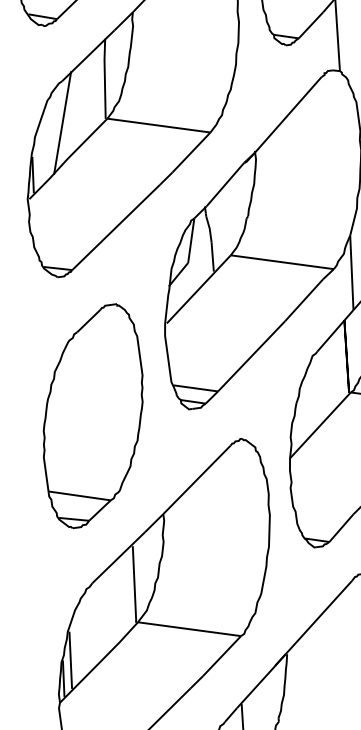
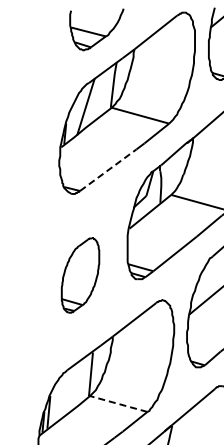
line: (116, 226) -> (108, 169), solid -> dashed
part: (93, 416) -> (80, 275), size x0.6
line: (189, 630) -> (118, 404), solid -> dashed

